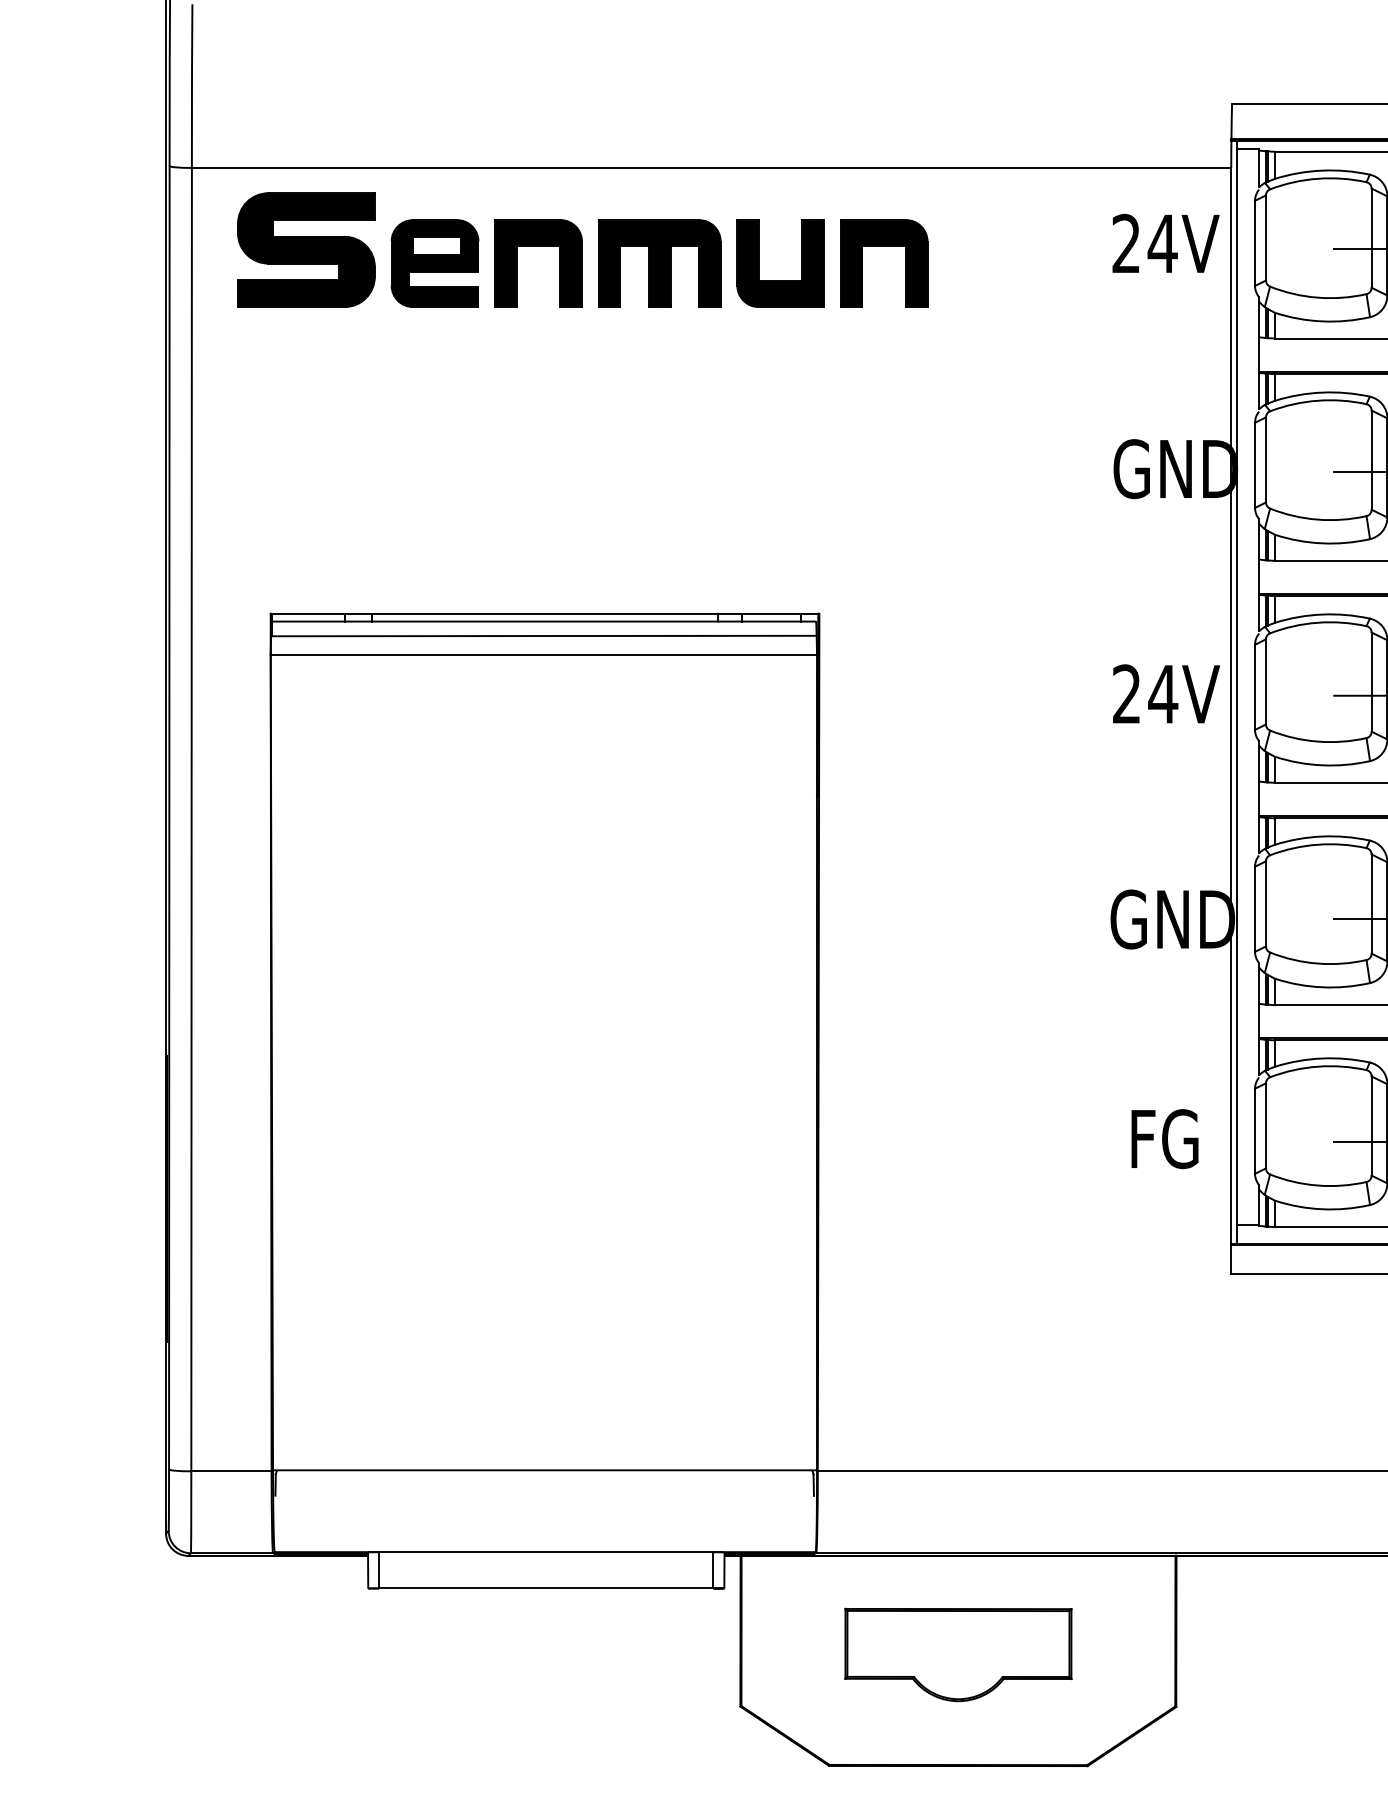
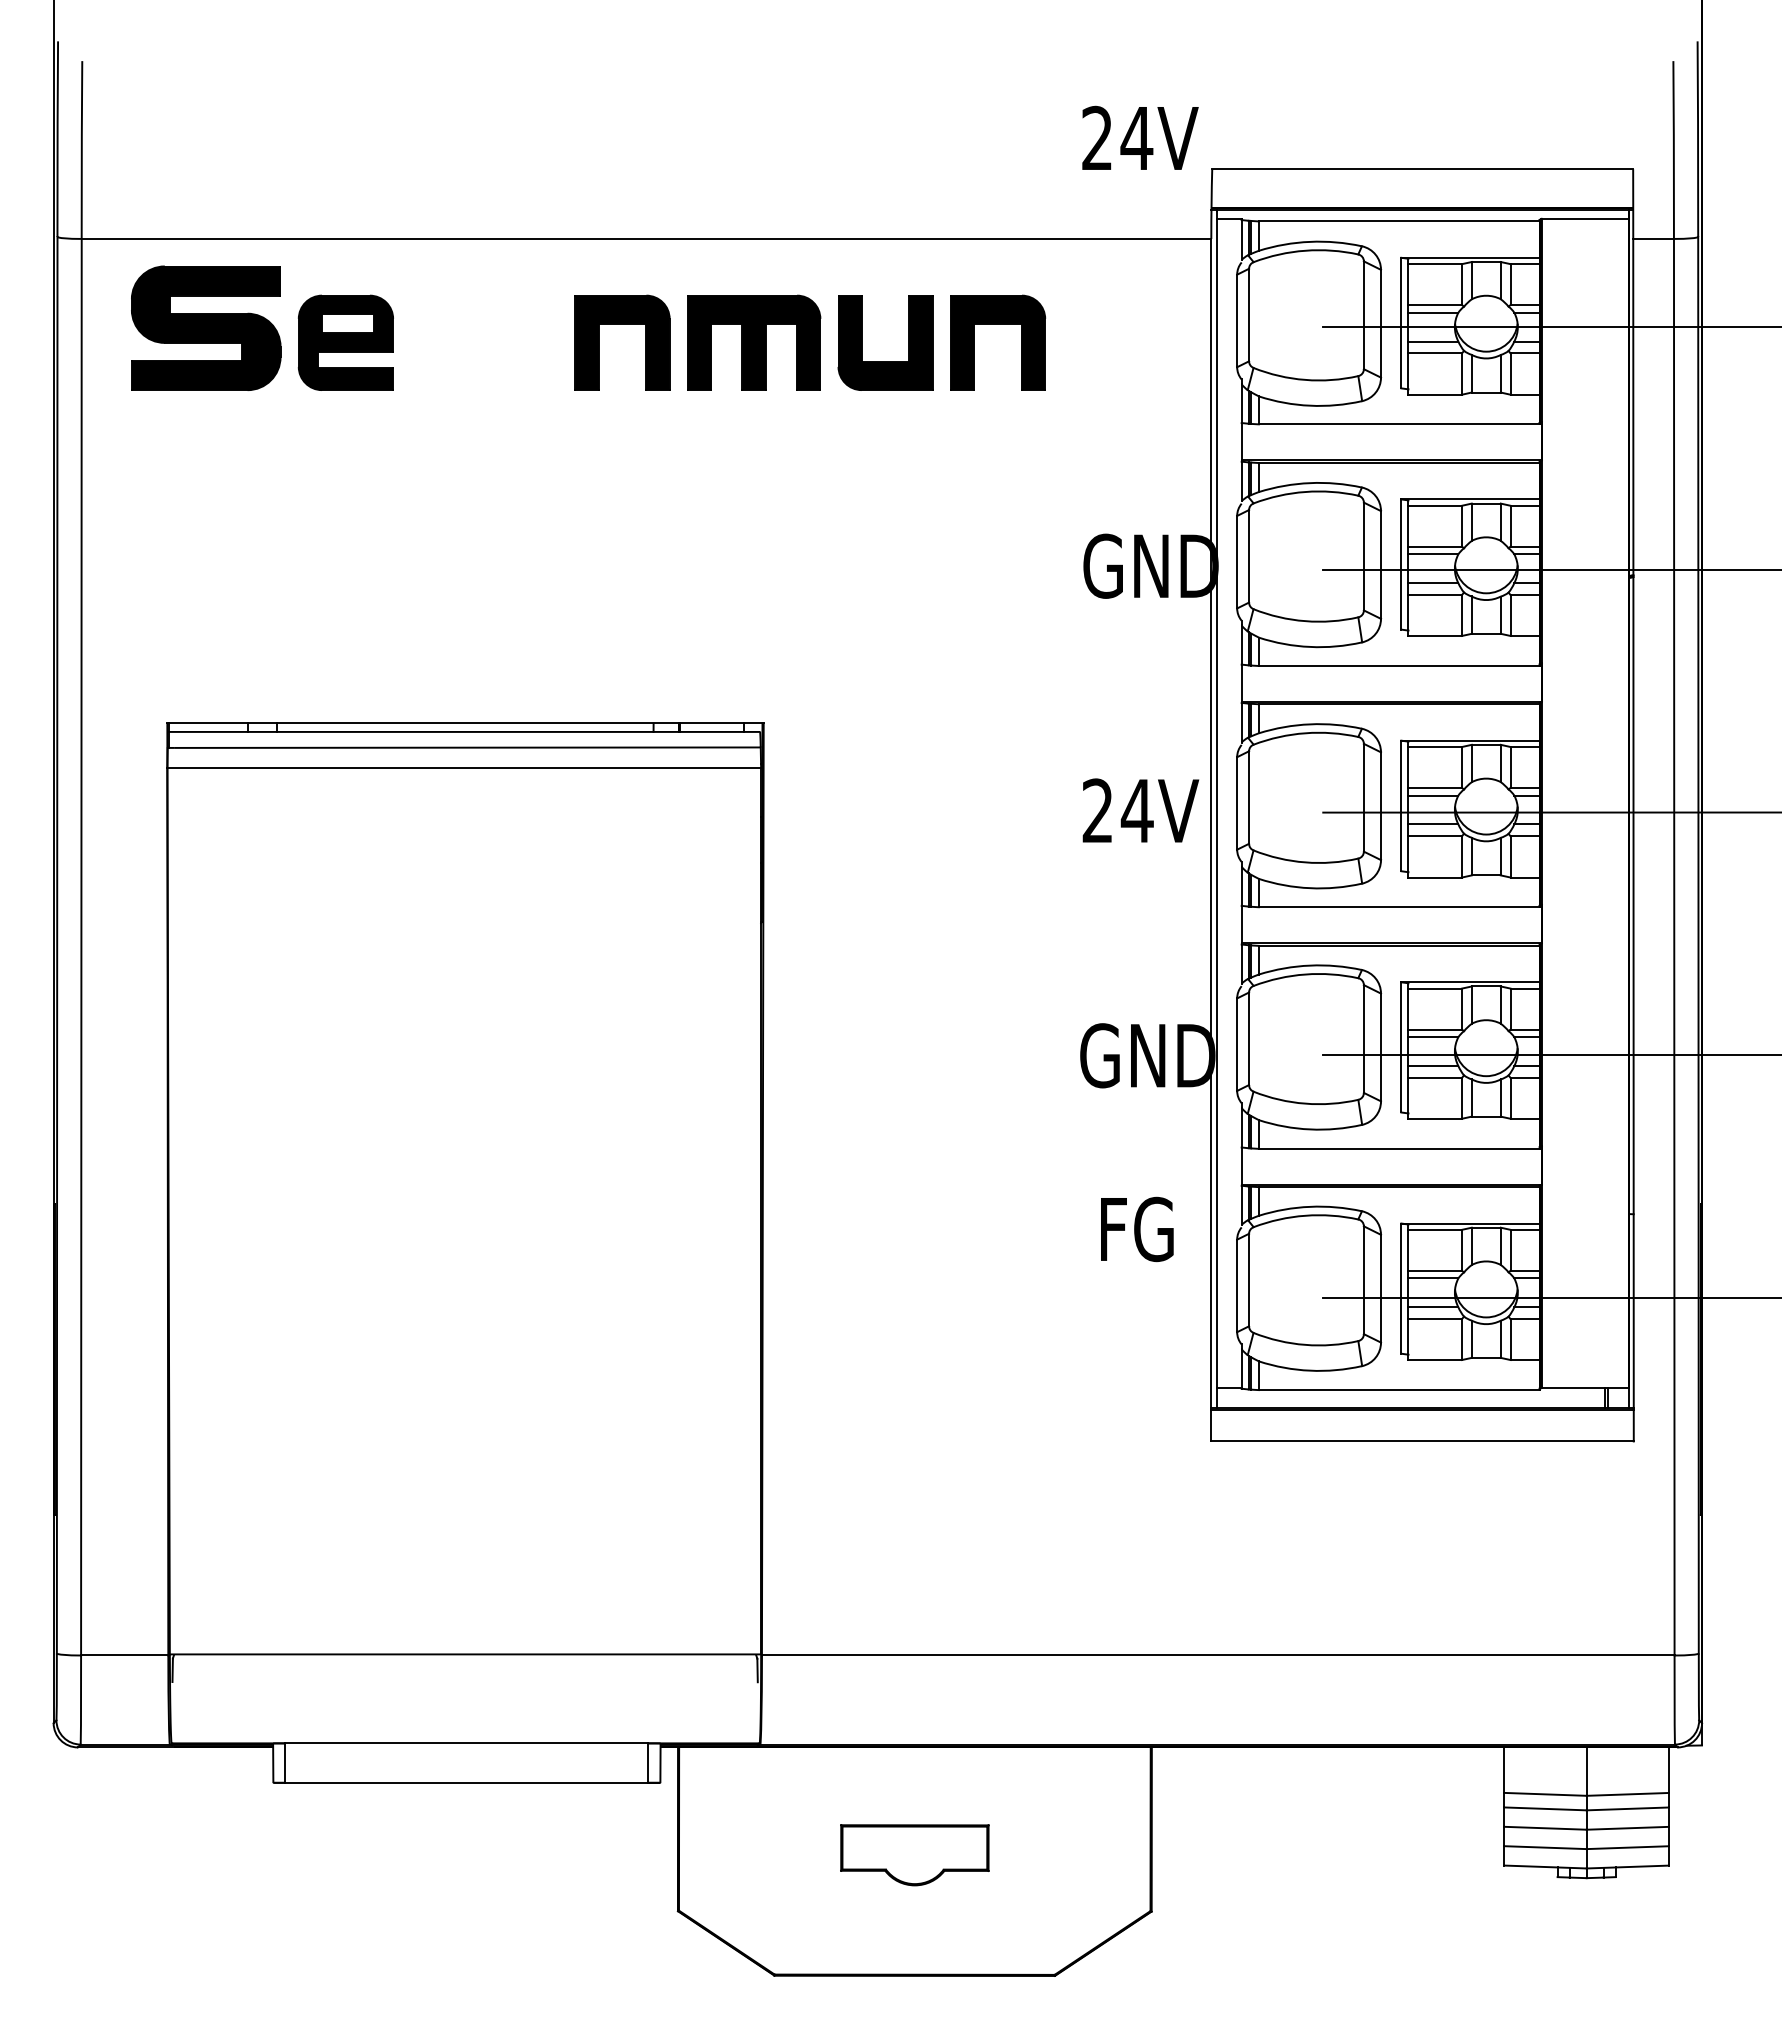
text: (1166, 242) -> (1140, 137), moved
part: (711, 263) -> (810, 342), moved
text: (1165, 1139) -> (1137, 1229), moved
part: (958, 1655) -> (914, 1855), size x0.6

